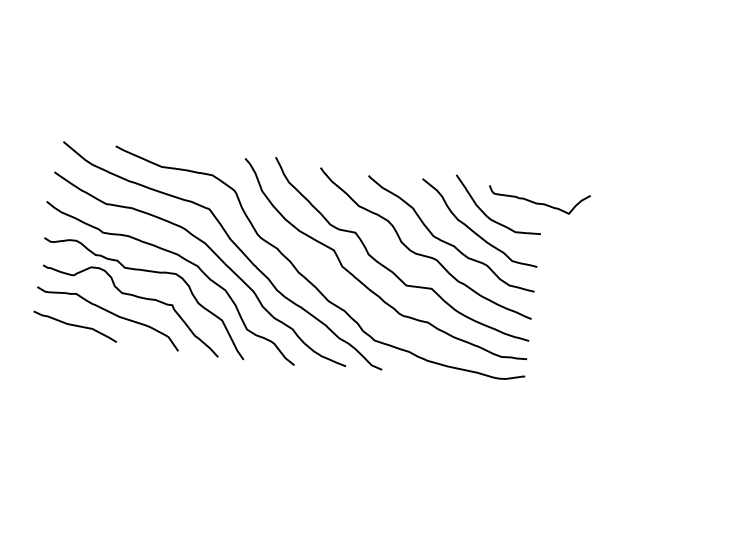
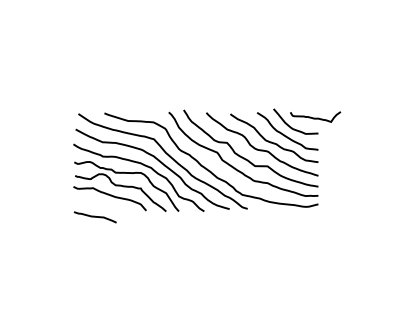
curve: (73, 326) -> (94, 217), moved

